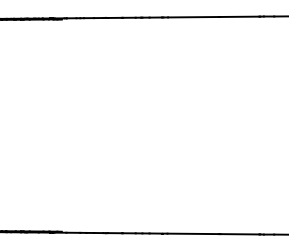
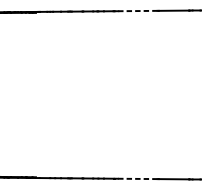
line: (192, 17) -> (137, 11), solid -> dashed
line: (193, 233) -> (138, 178), solid -> dashed

